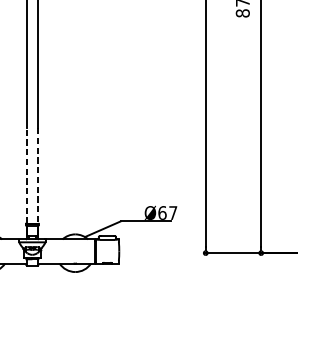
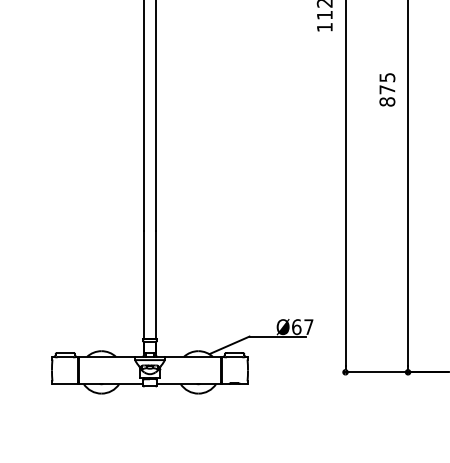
line: (26, 176) -> (143, 285), dashed -> solid
line: (38, 176) -> (156, 285), dashed -> solid

